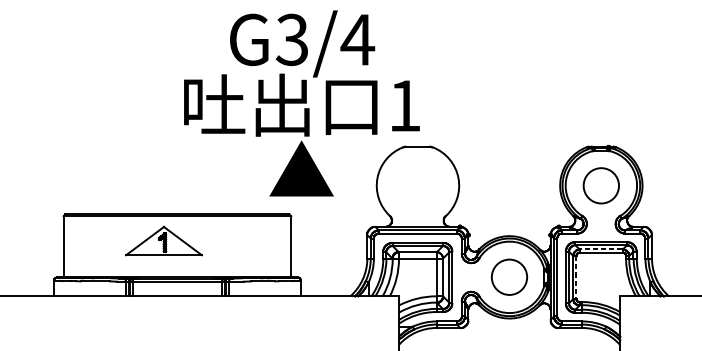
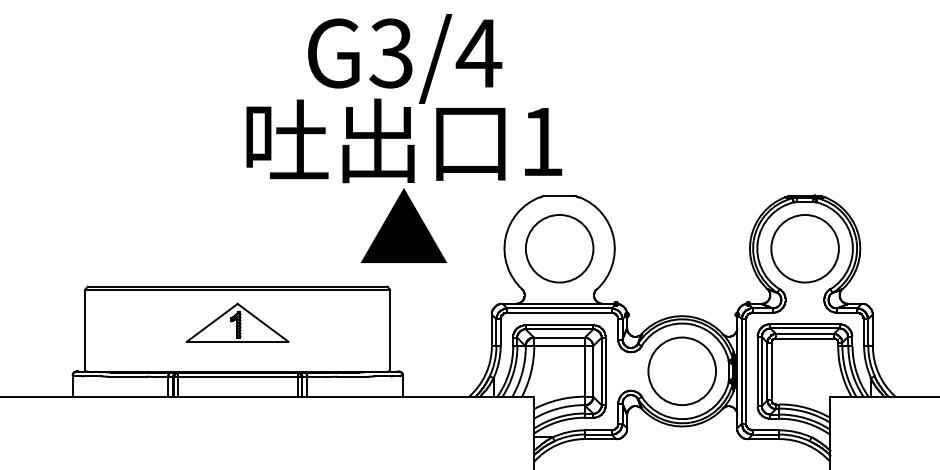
part: (417, 185) -> (559, 248), added
part: (600, 185) -> (804, 248), size x1.43
part: (163, 240) -> (237, 322), moved
line: (600, 249) -> (804, 334), dashed -> solid
part: (509, 276) -> (681, 370), size x1.43
line: (576, 277) -> (771, 371), dashed -> solid

